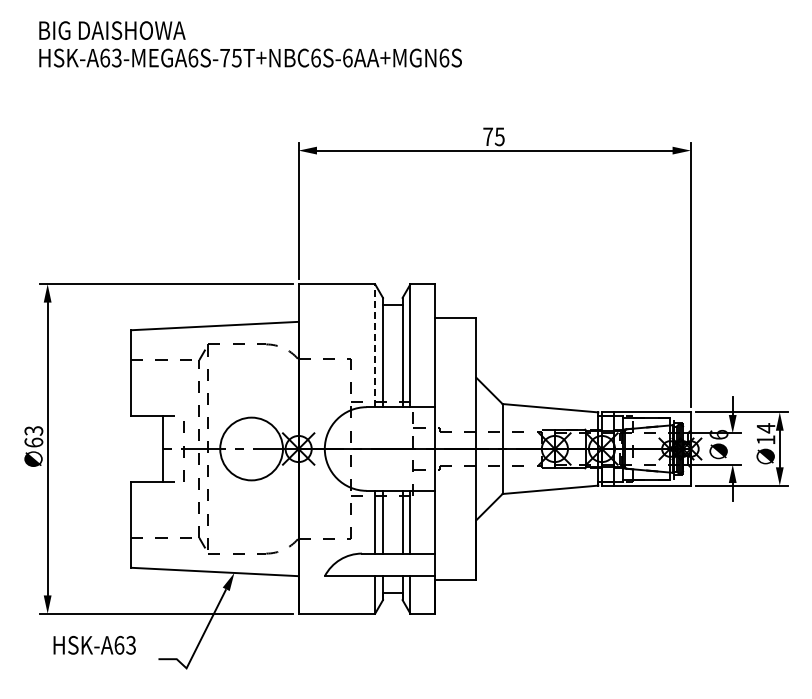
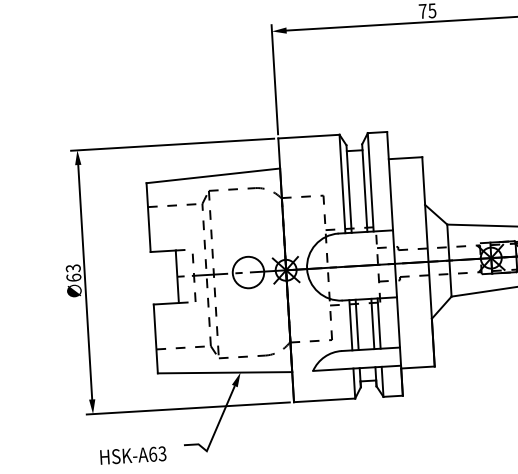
line: (375, 345) -> (342, 183), dashed -> solid
circle: (251, 448) -> (248, 272), size x0.62
text: (94, 645) -> (133, 455), moved

